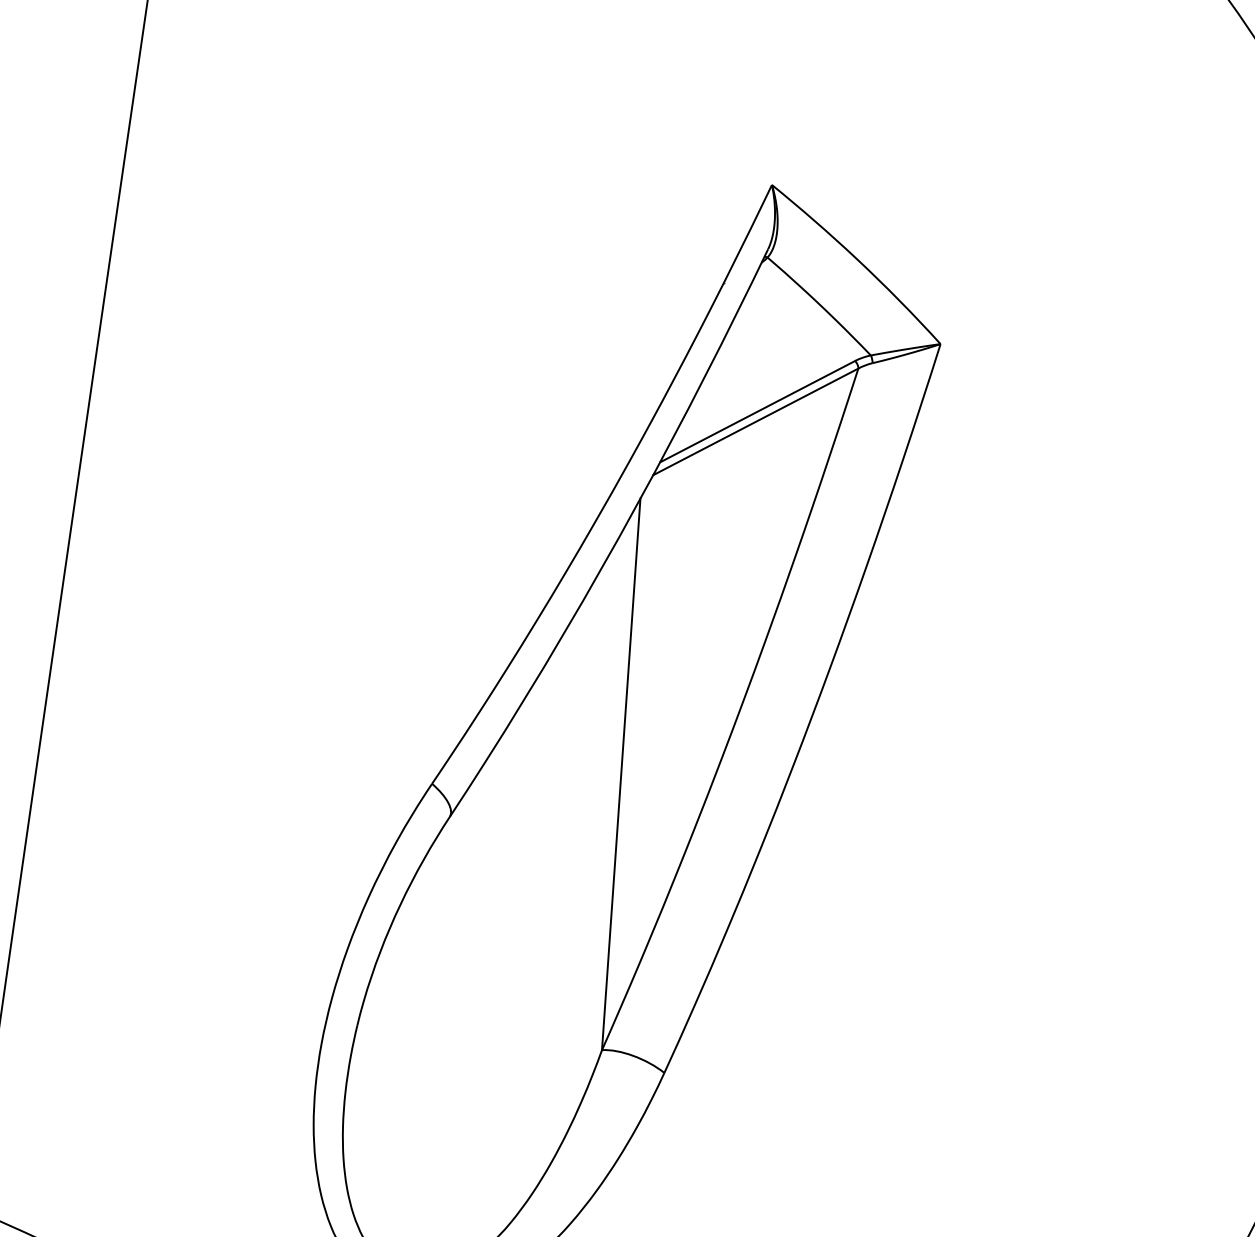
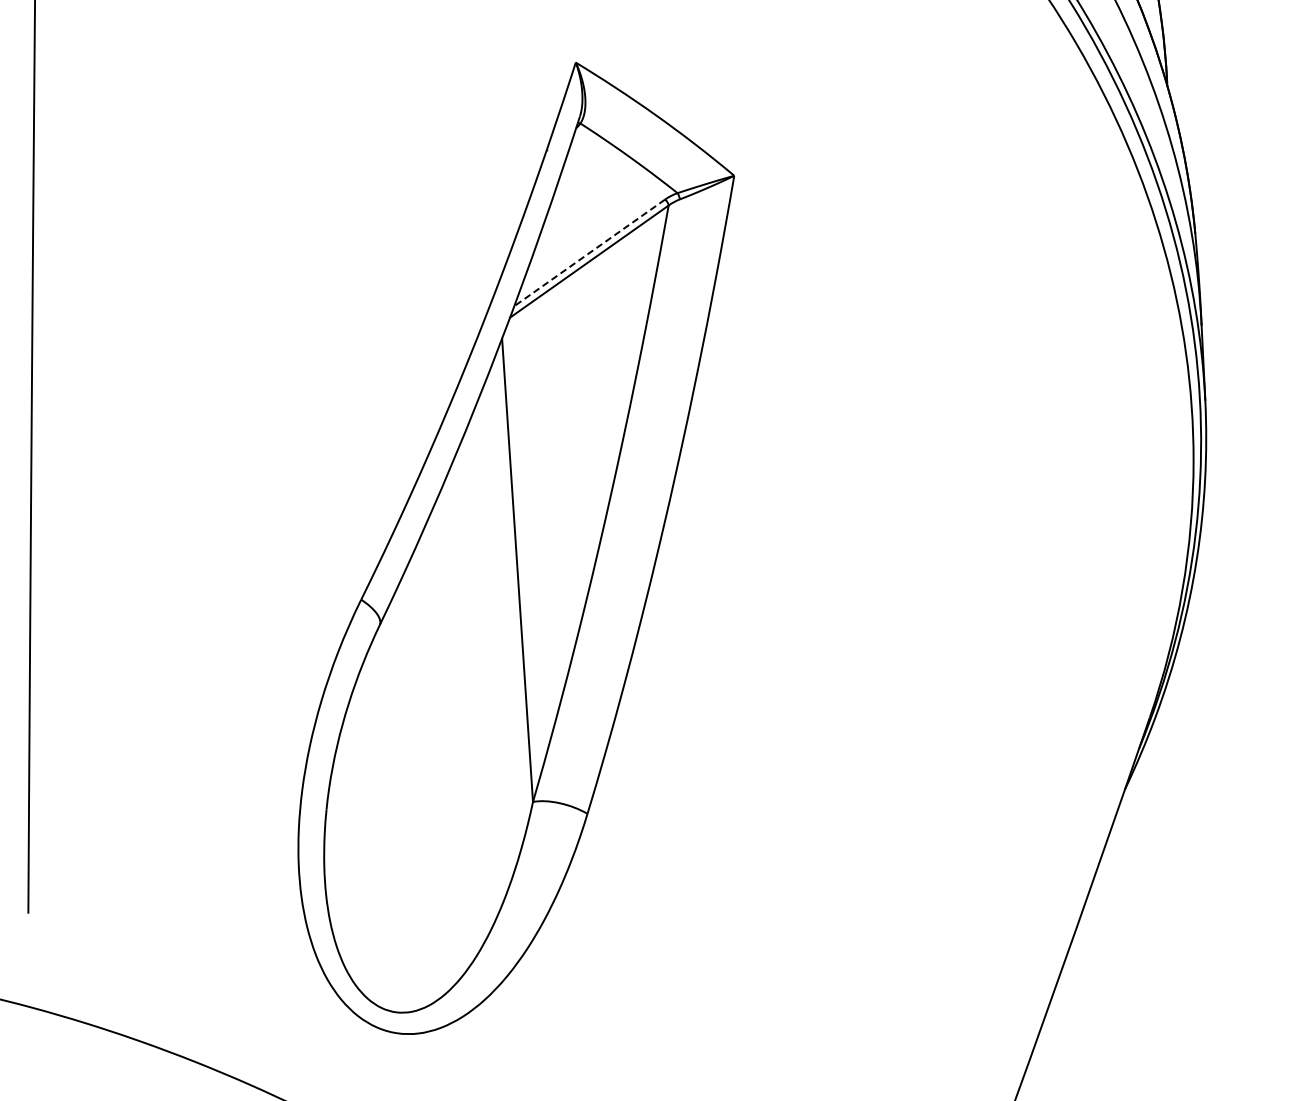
line: (757, 412) -> (589, 253), solid -> dashed

